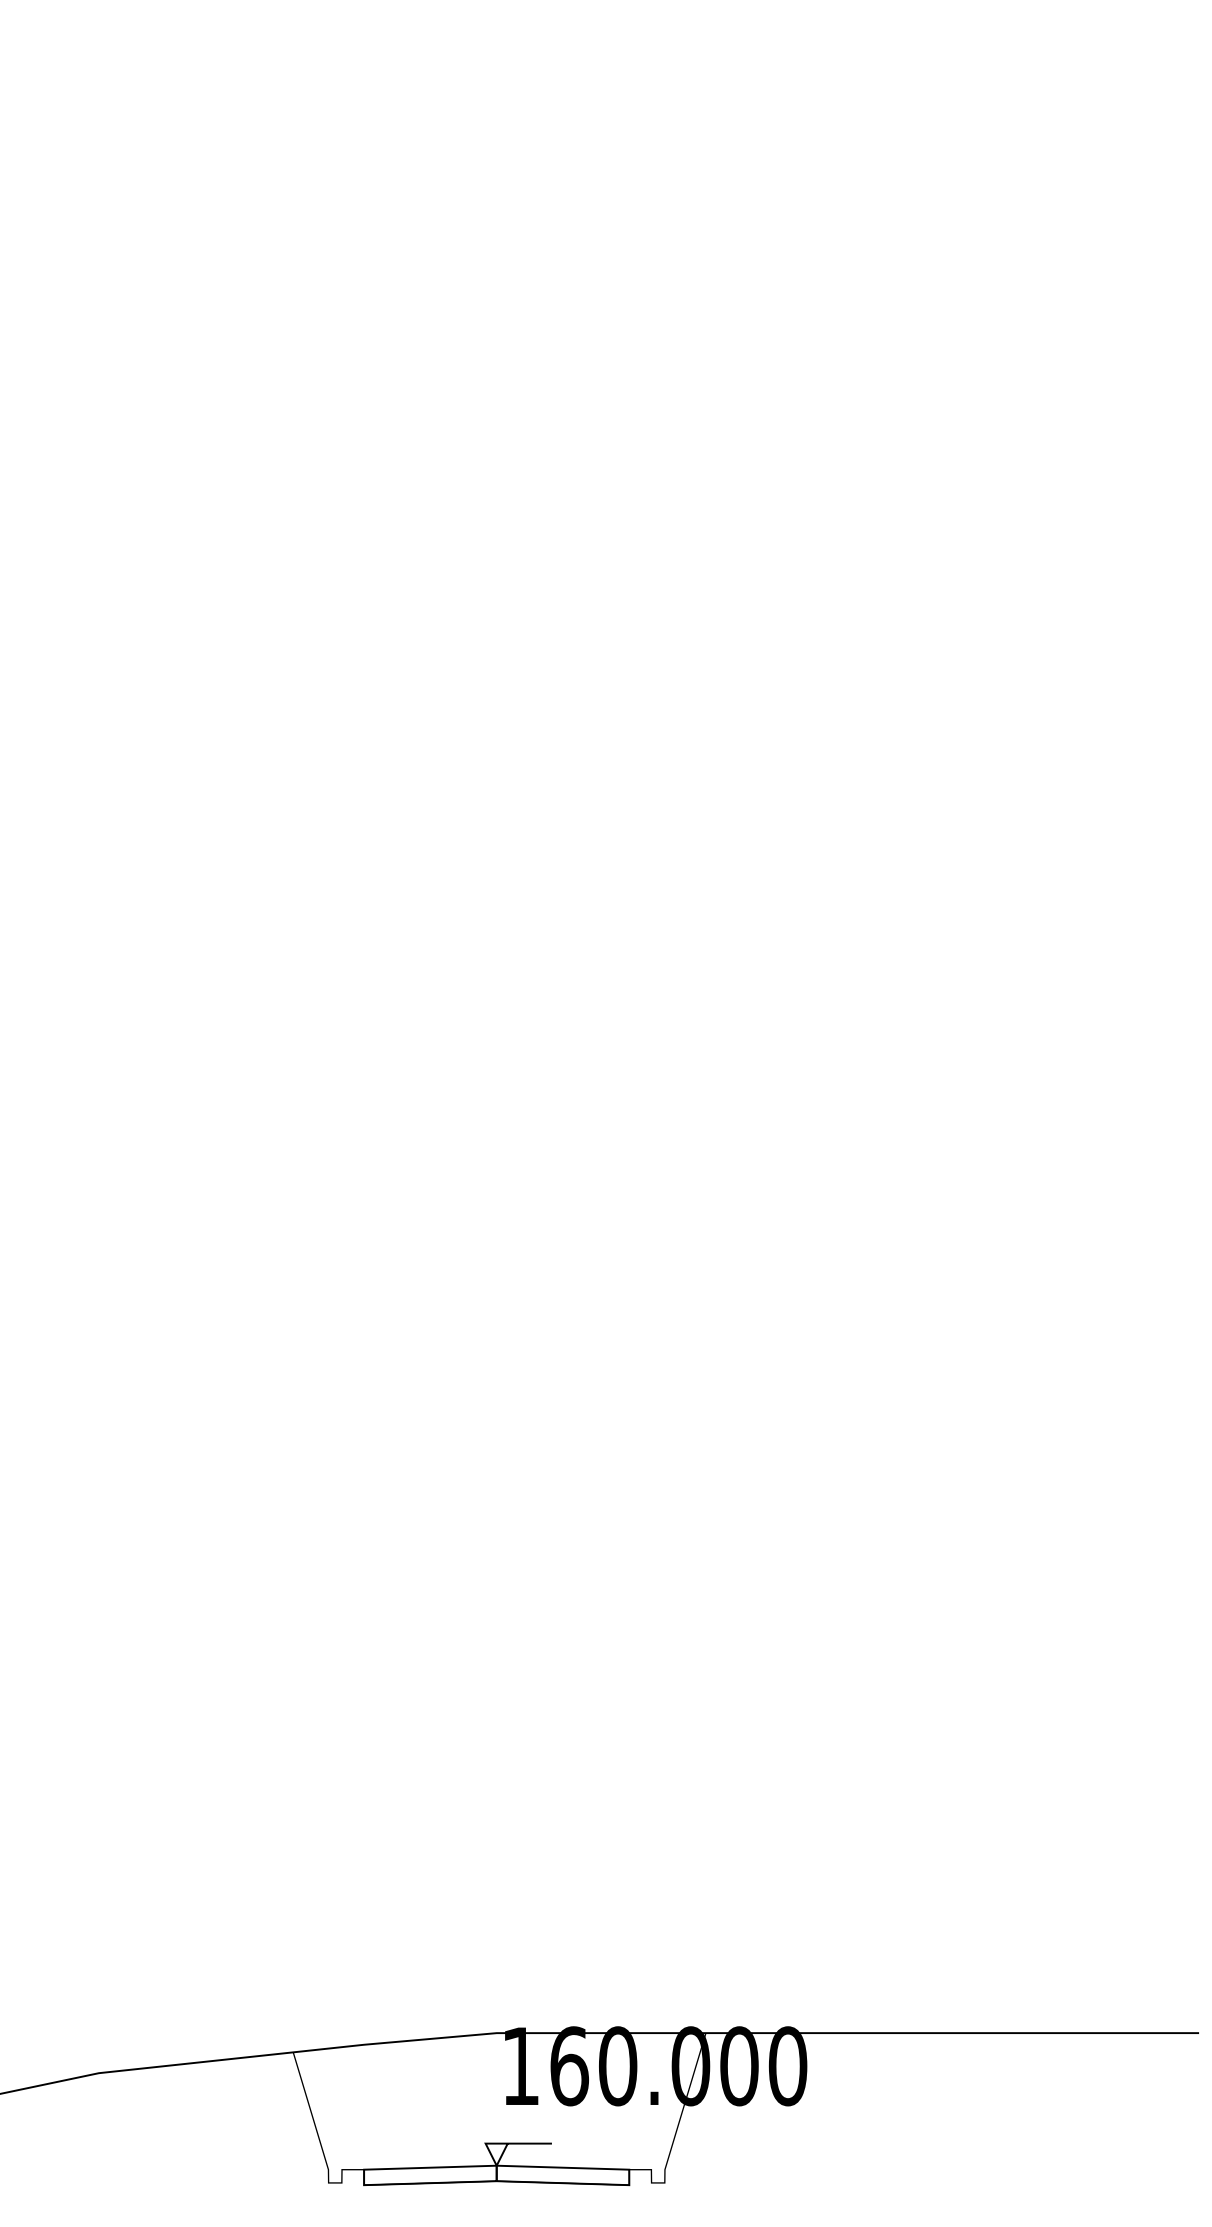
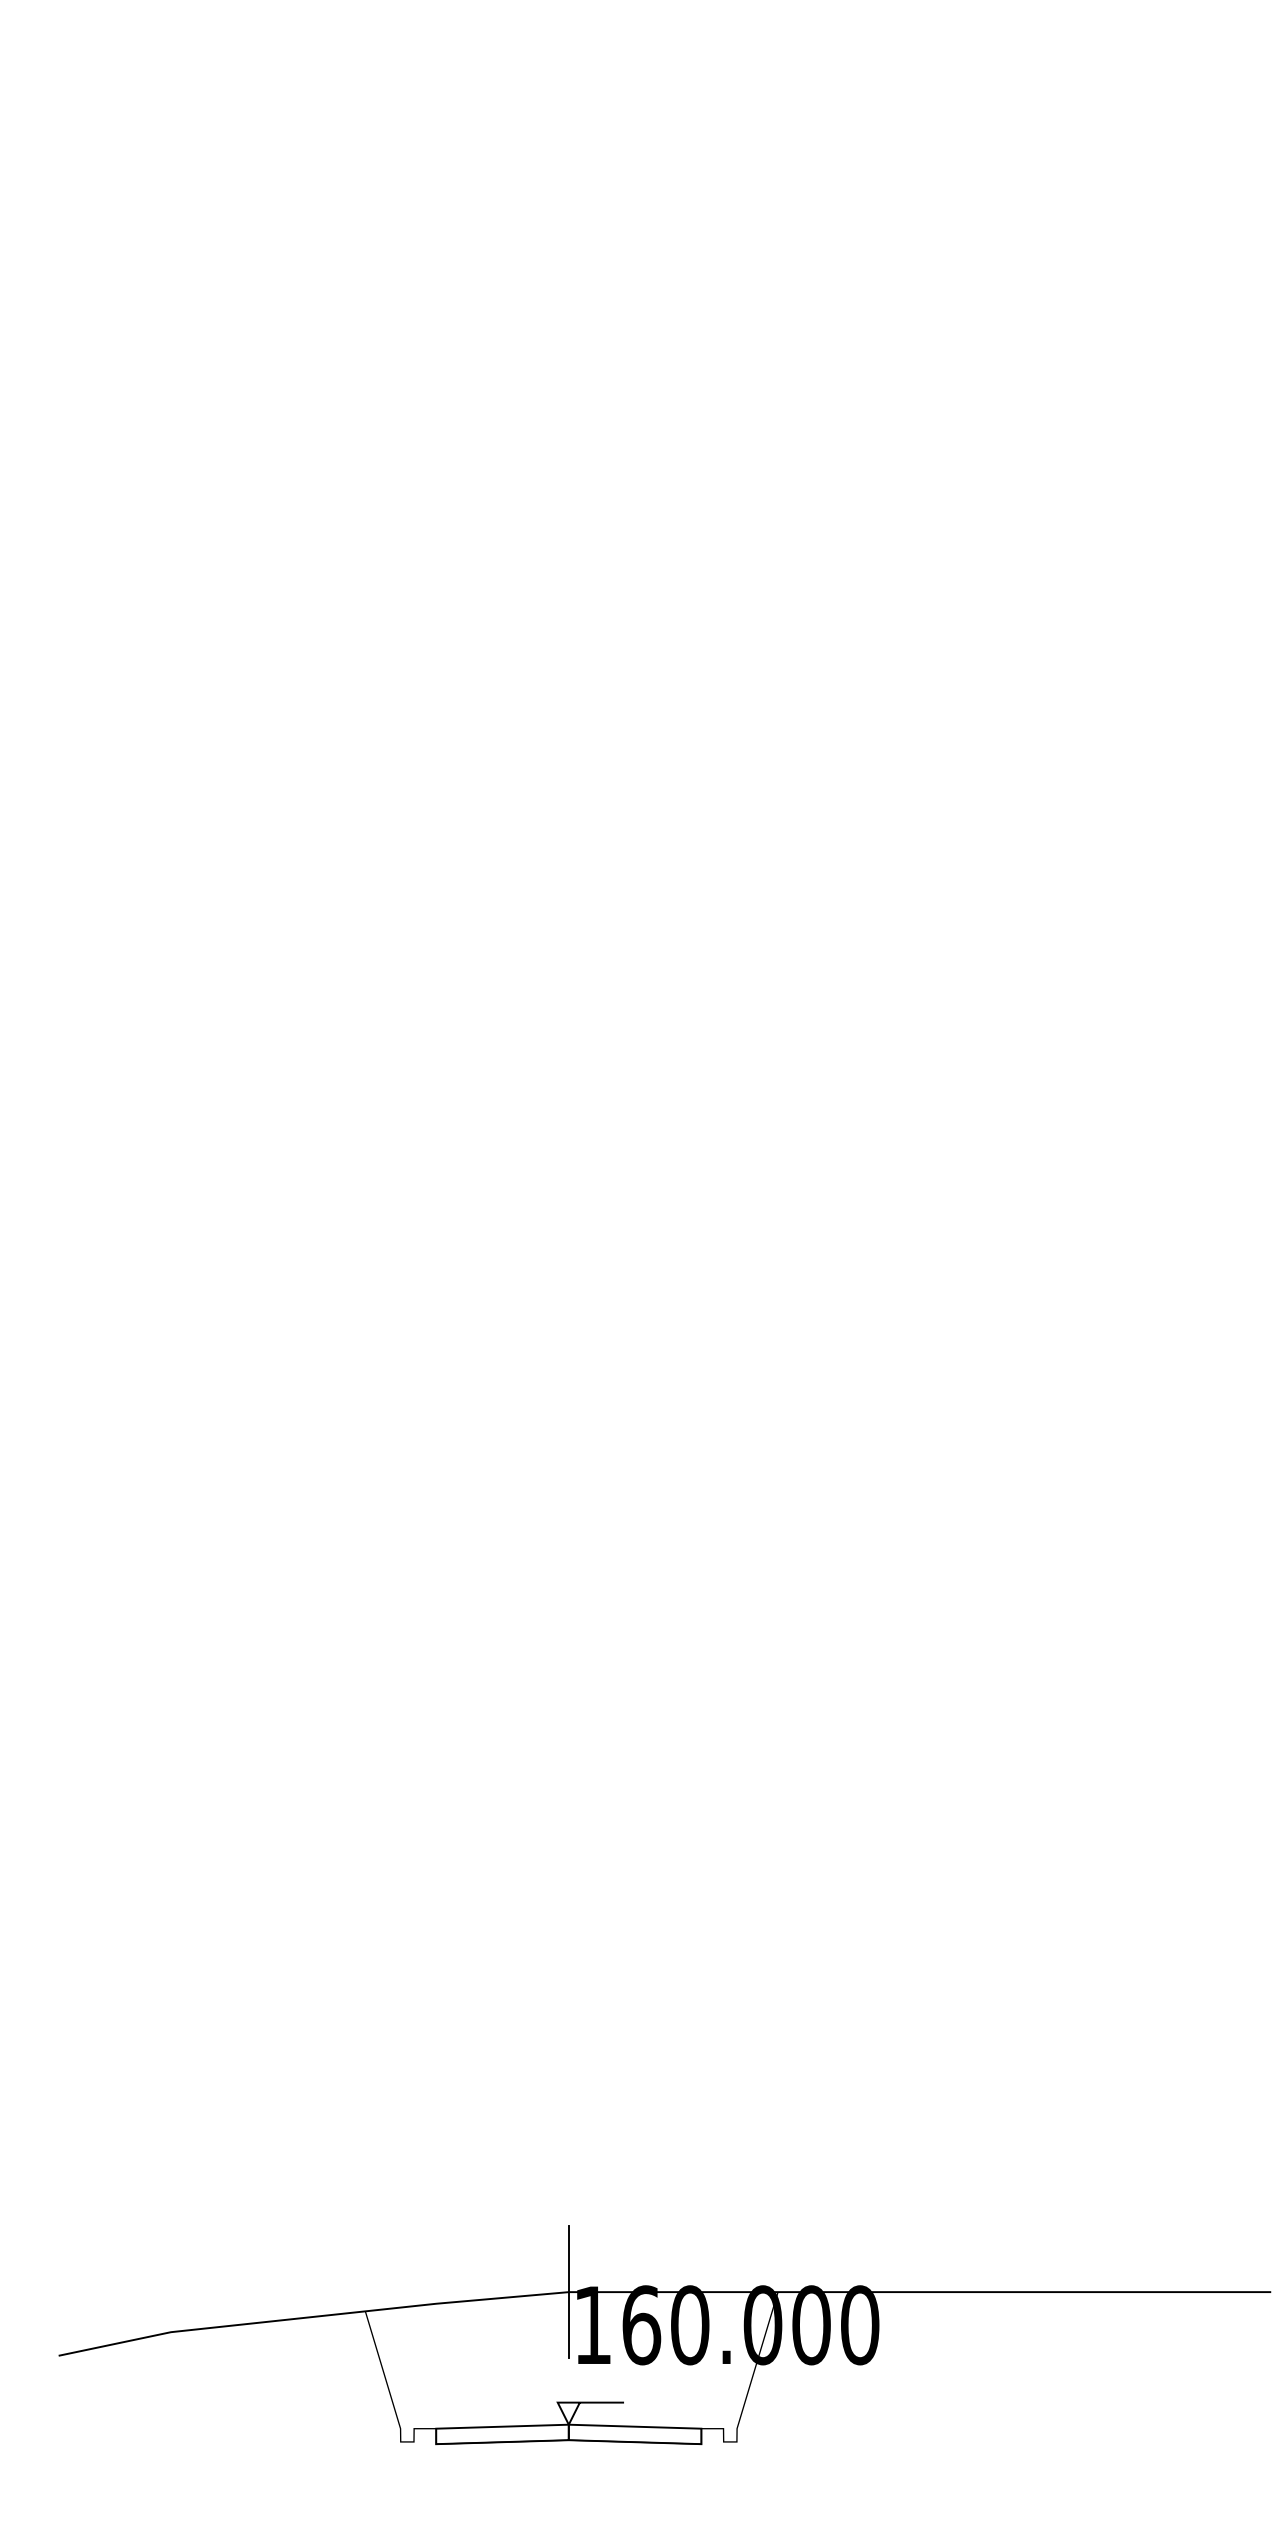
line: (496, 2032) -> (568, 2291), added

